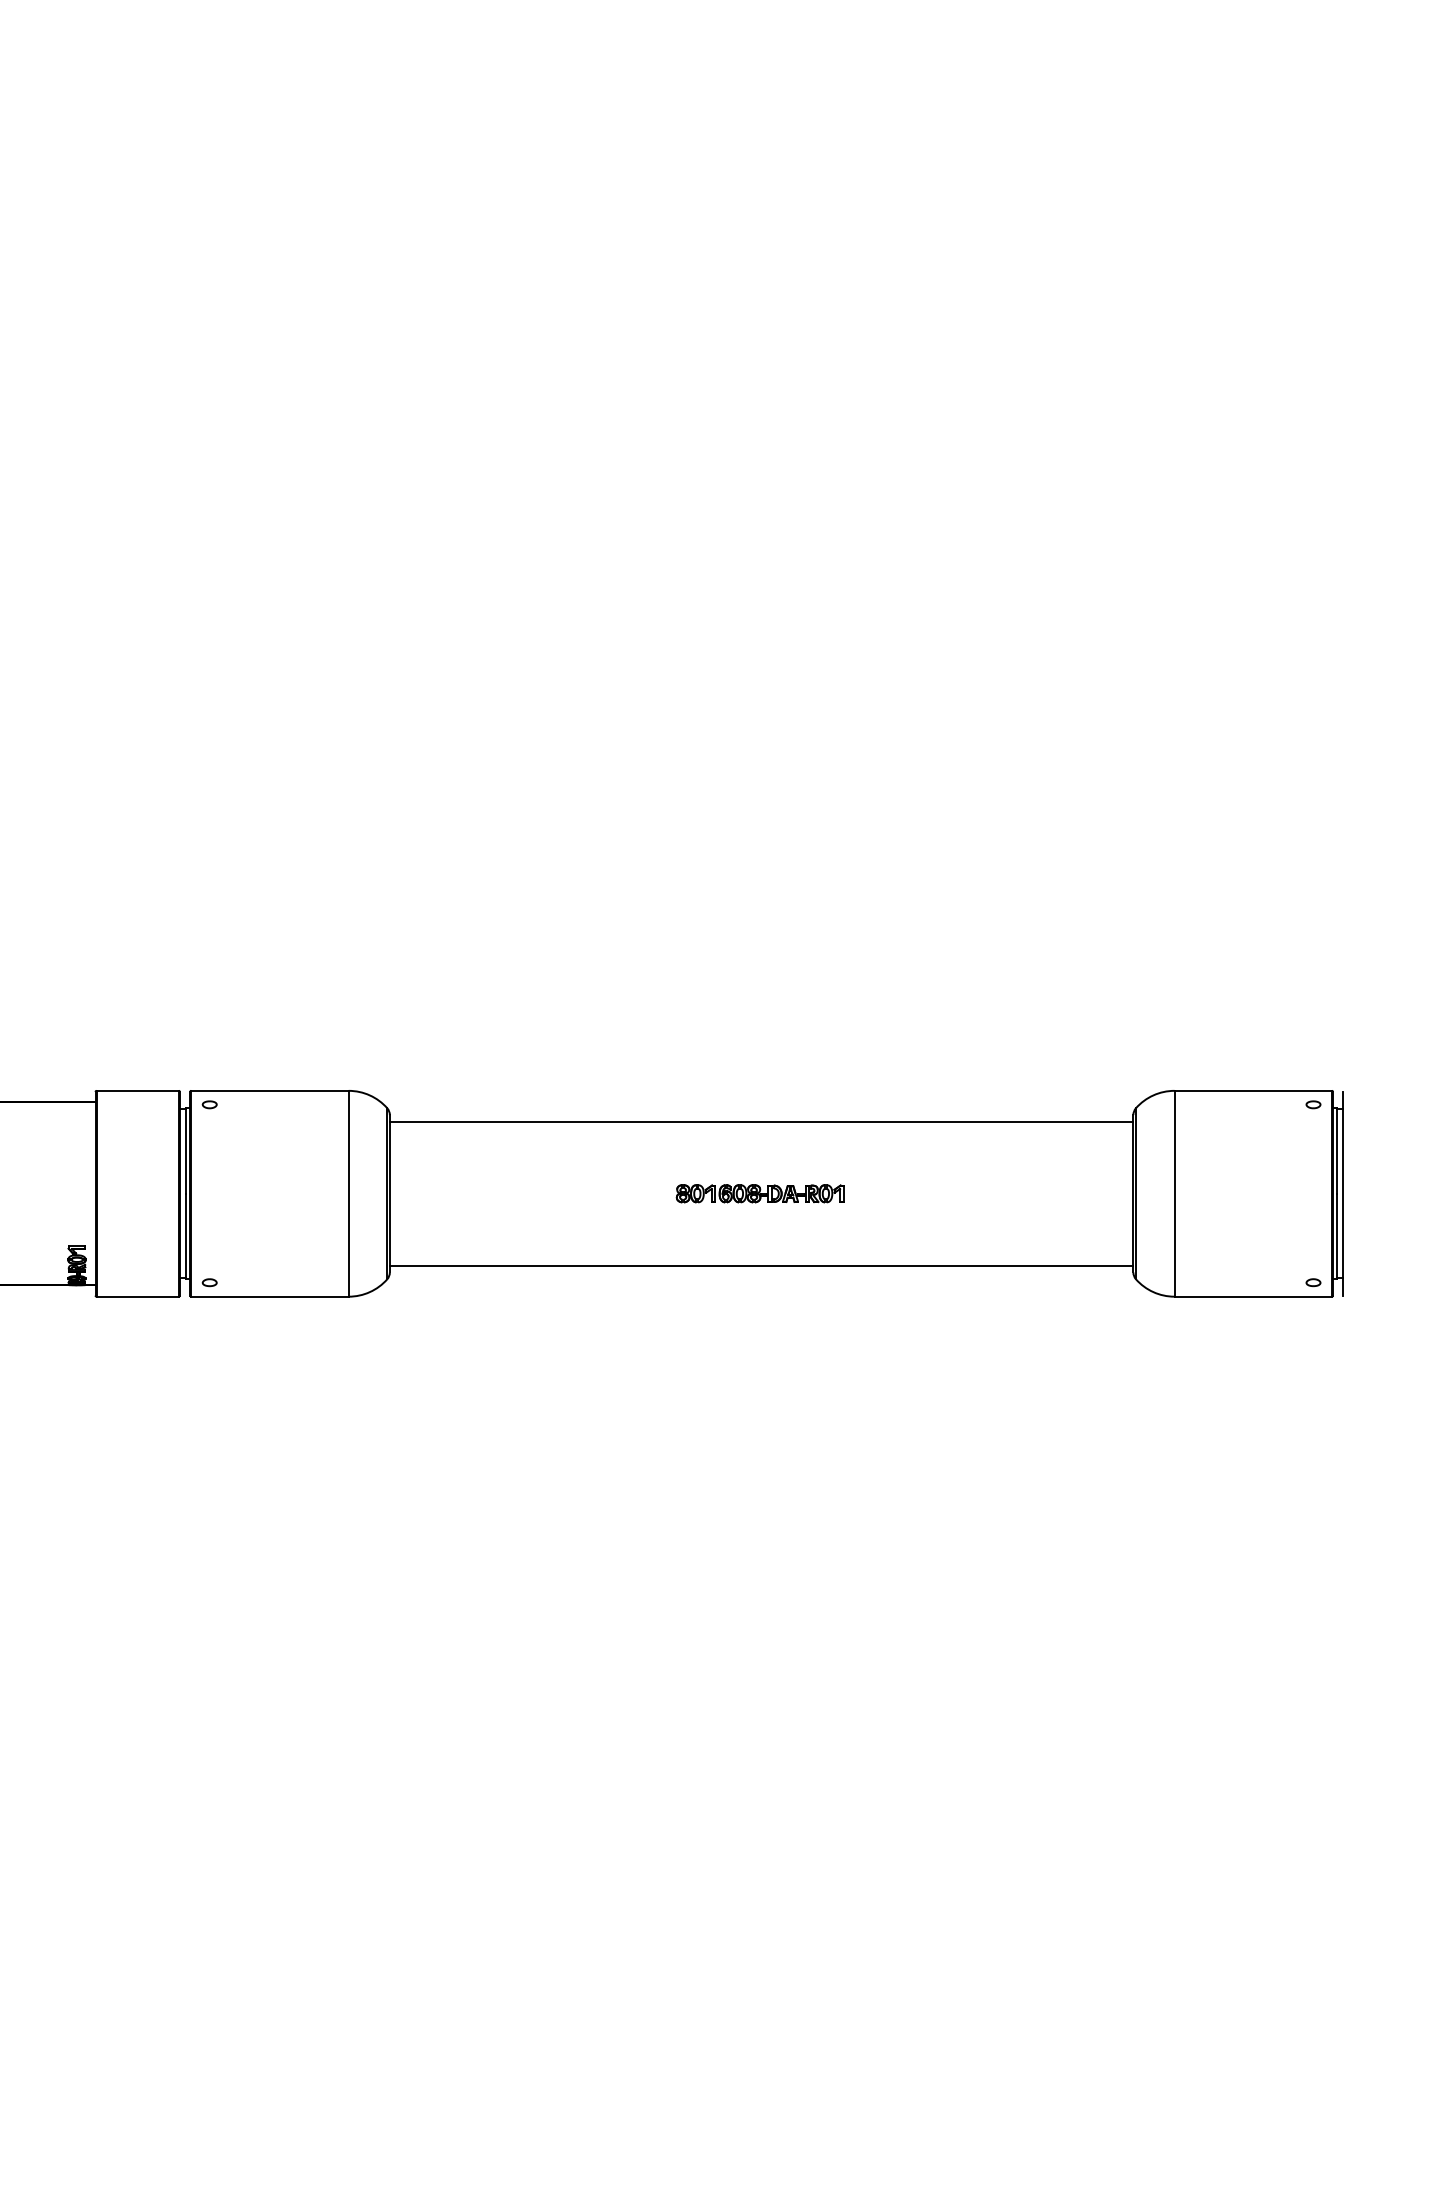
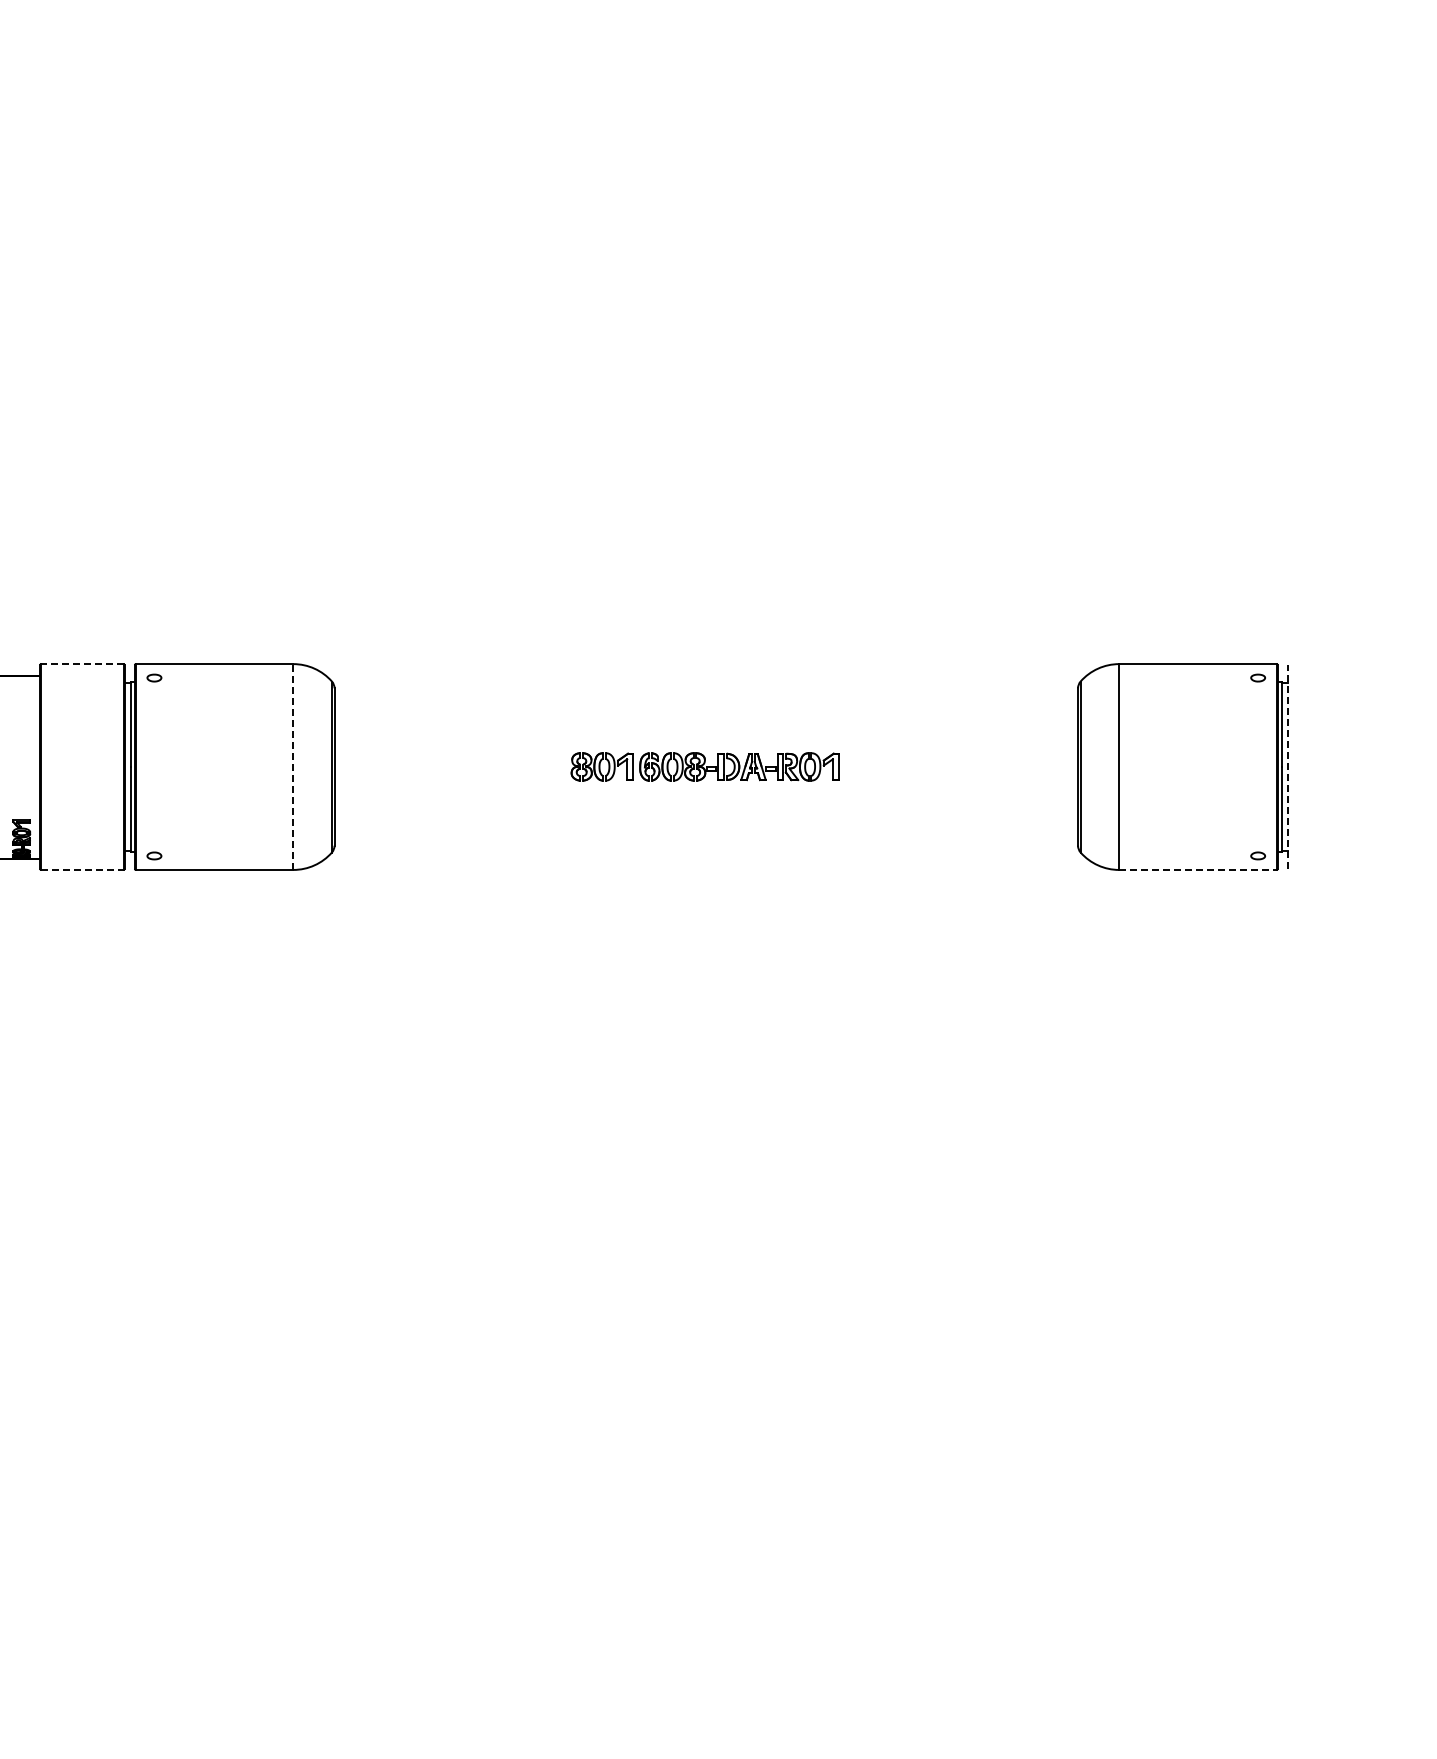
line: (137, 1090) -> (82, 663), solid -> dashed
line: (761, 1121) -> (706, 694), removed
line: (348, 1193) -> (293, 766), solid -> dashed
part: (759, 1193) -> (704, 766), size x1.6
line: (1343, 1193) -> (1288, 766), solid -> dashed
line: (761, 1265) -> (706, 838), removed
line: (138, 1296) -> (83, 869), solid -> dashed
line: (1253, 1296) -> (1198, 869), solid -> dashed

